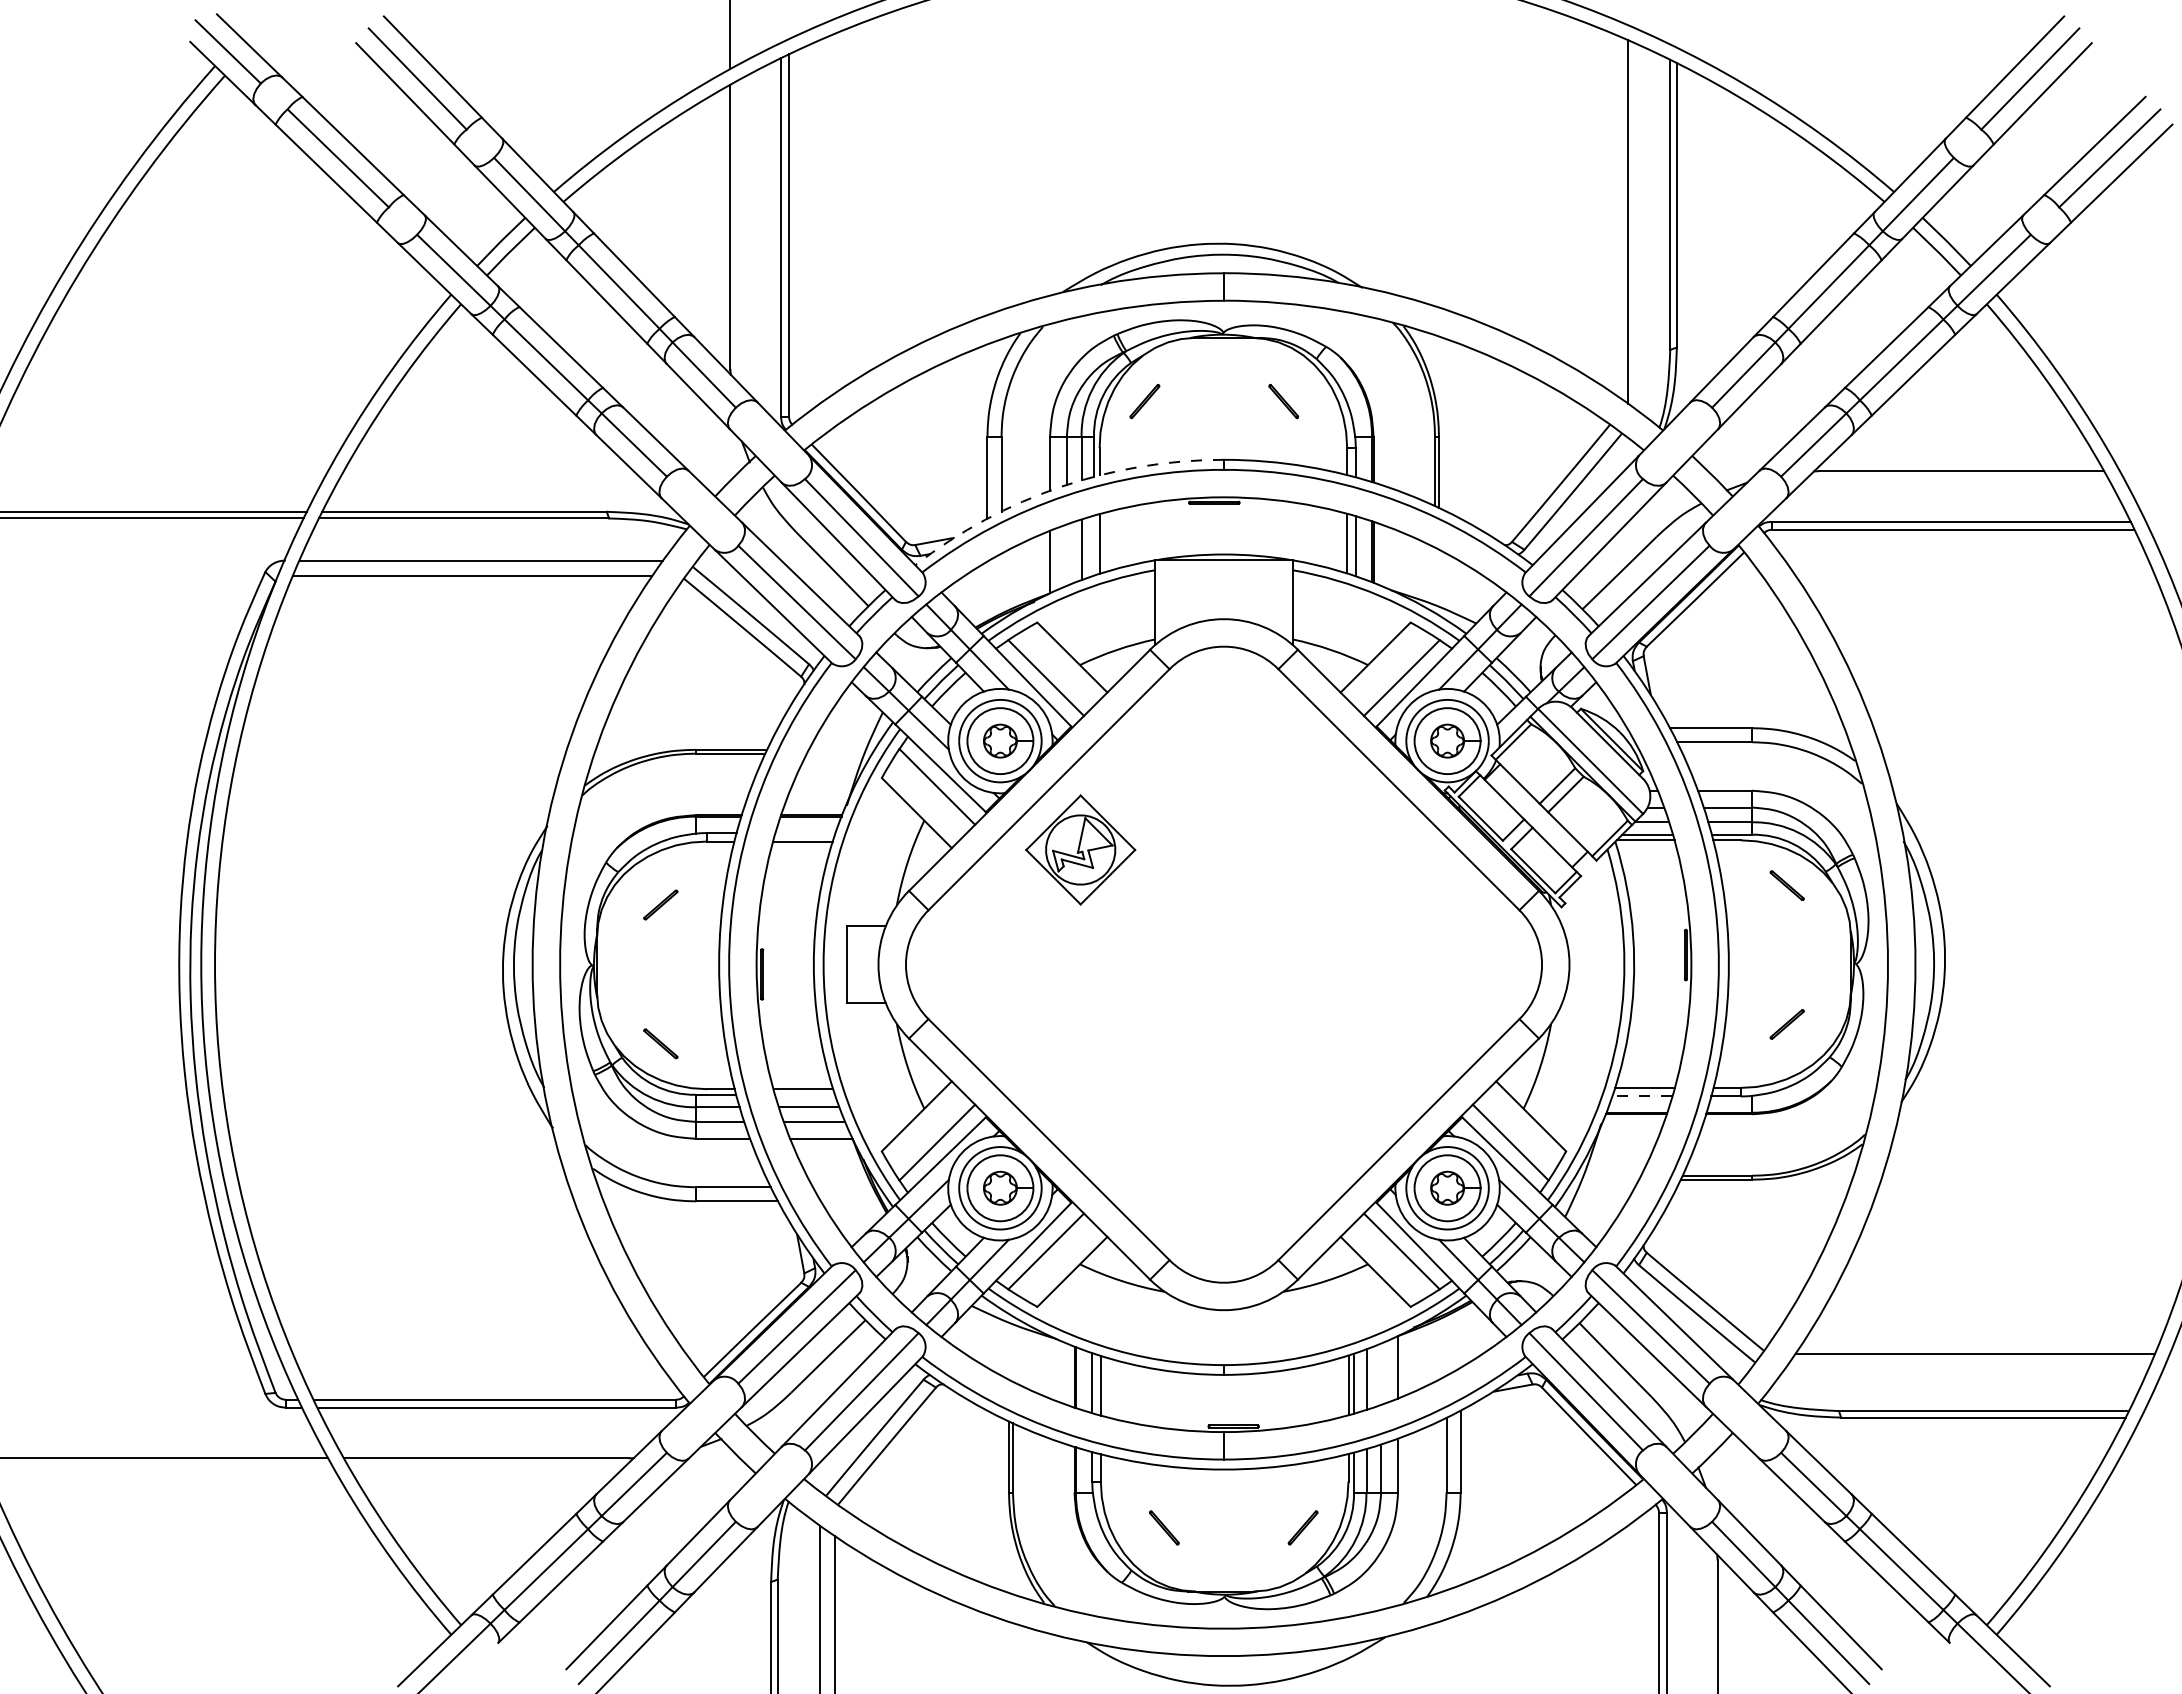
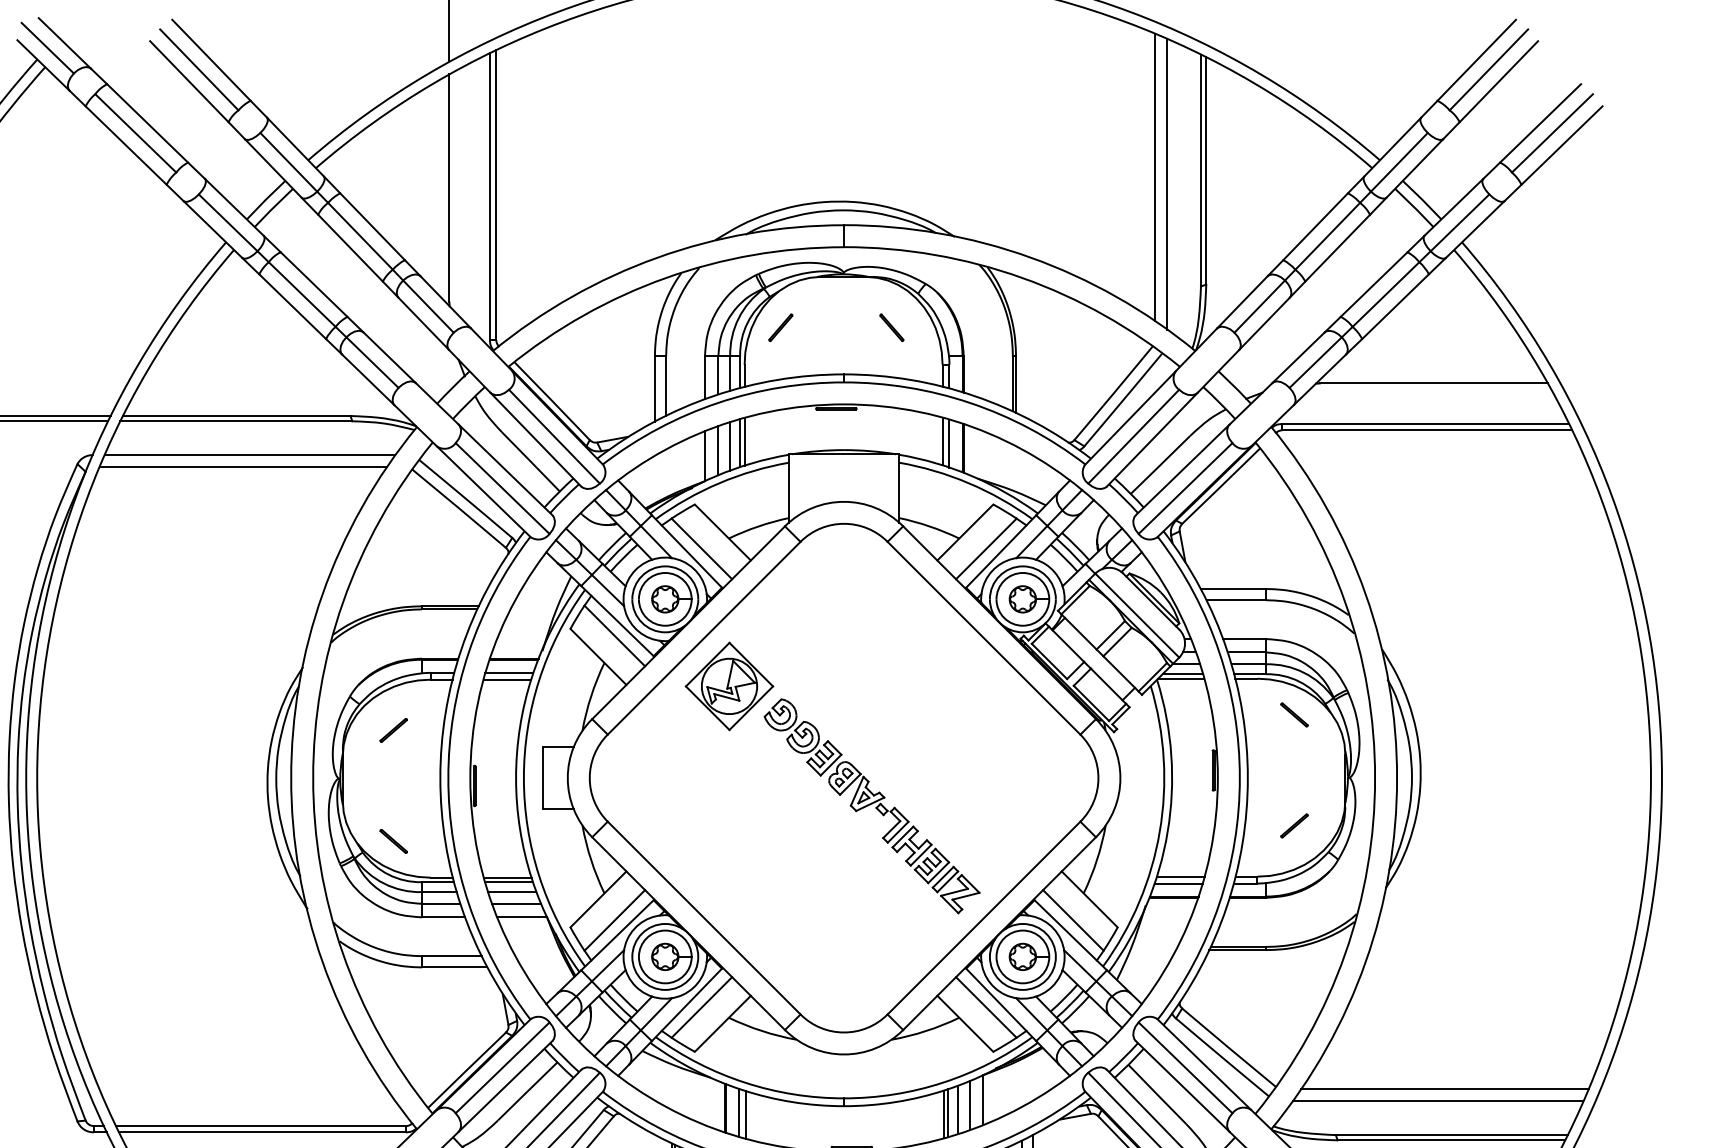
line: (1612, 212) -> (1154, 176), added
arc: (1060, 486) -> (713, 395), dashed -> solid
line: (1094, 545) -> (740, 442), added
line: (1066, 554) -> (718, 450), added
line: (805, 833) -> (509, 673), added
part: (1258, 999) -> (871, 805), added
line: (804, 1094) -> (508, 881), added
line: (1642, 1096) -> (1178, 883), dashed -> solid
line: (1966, 1368) -> (1437, 1101), added
line: (1381, 1373) -> (970, 1105), added

